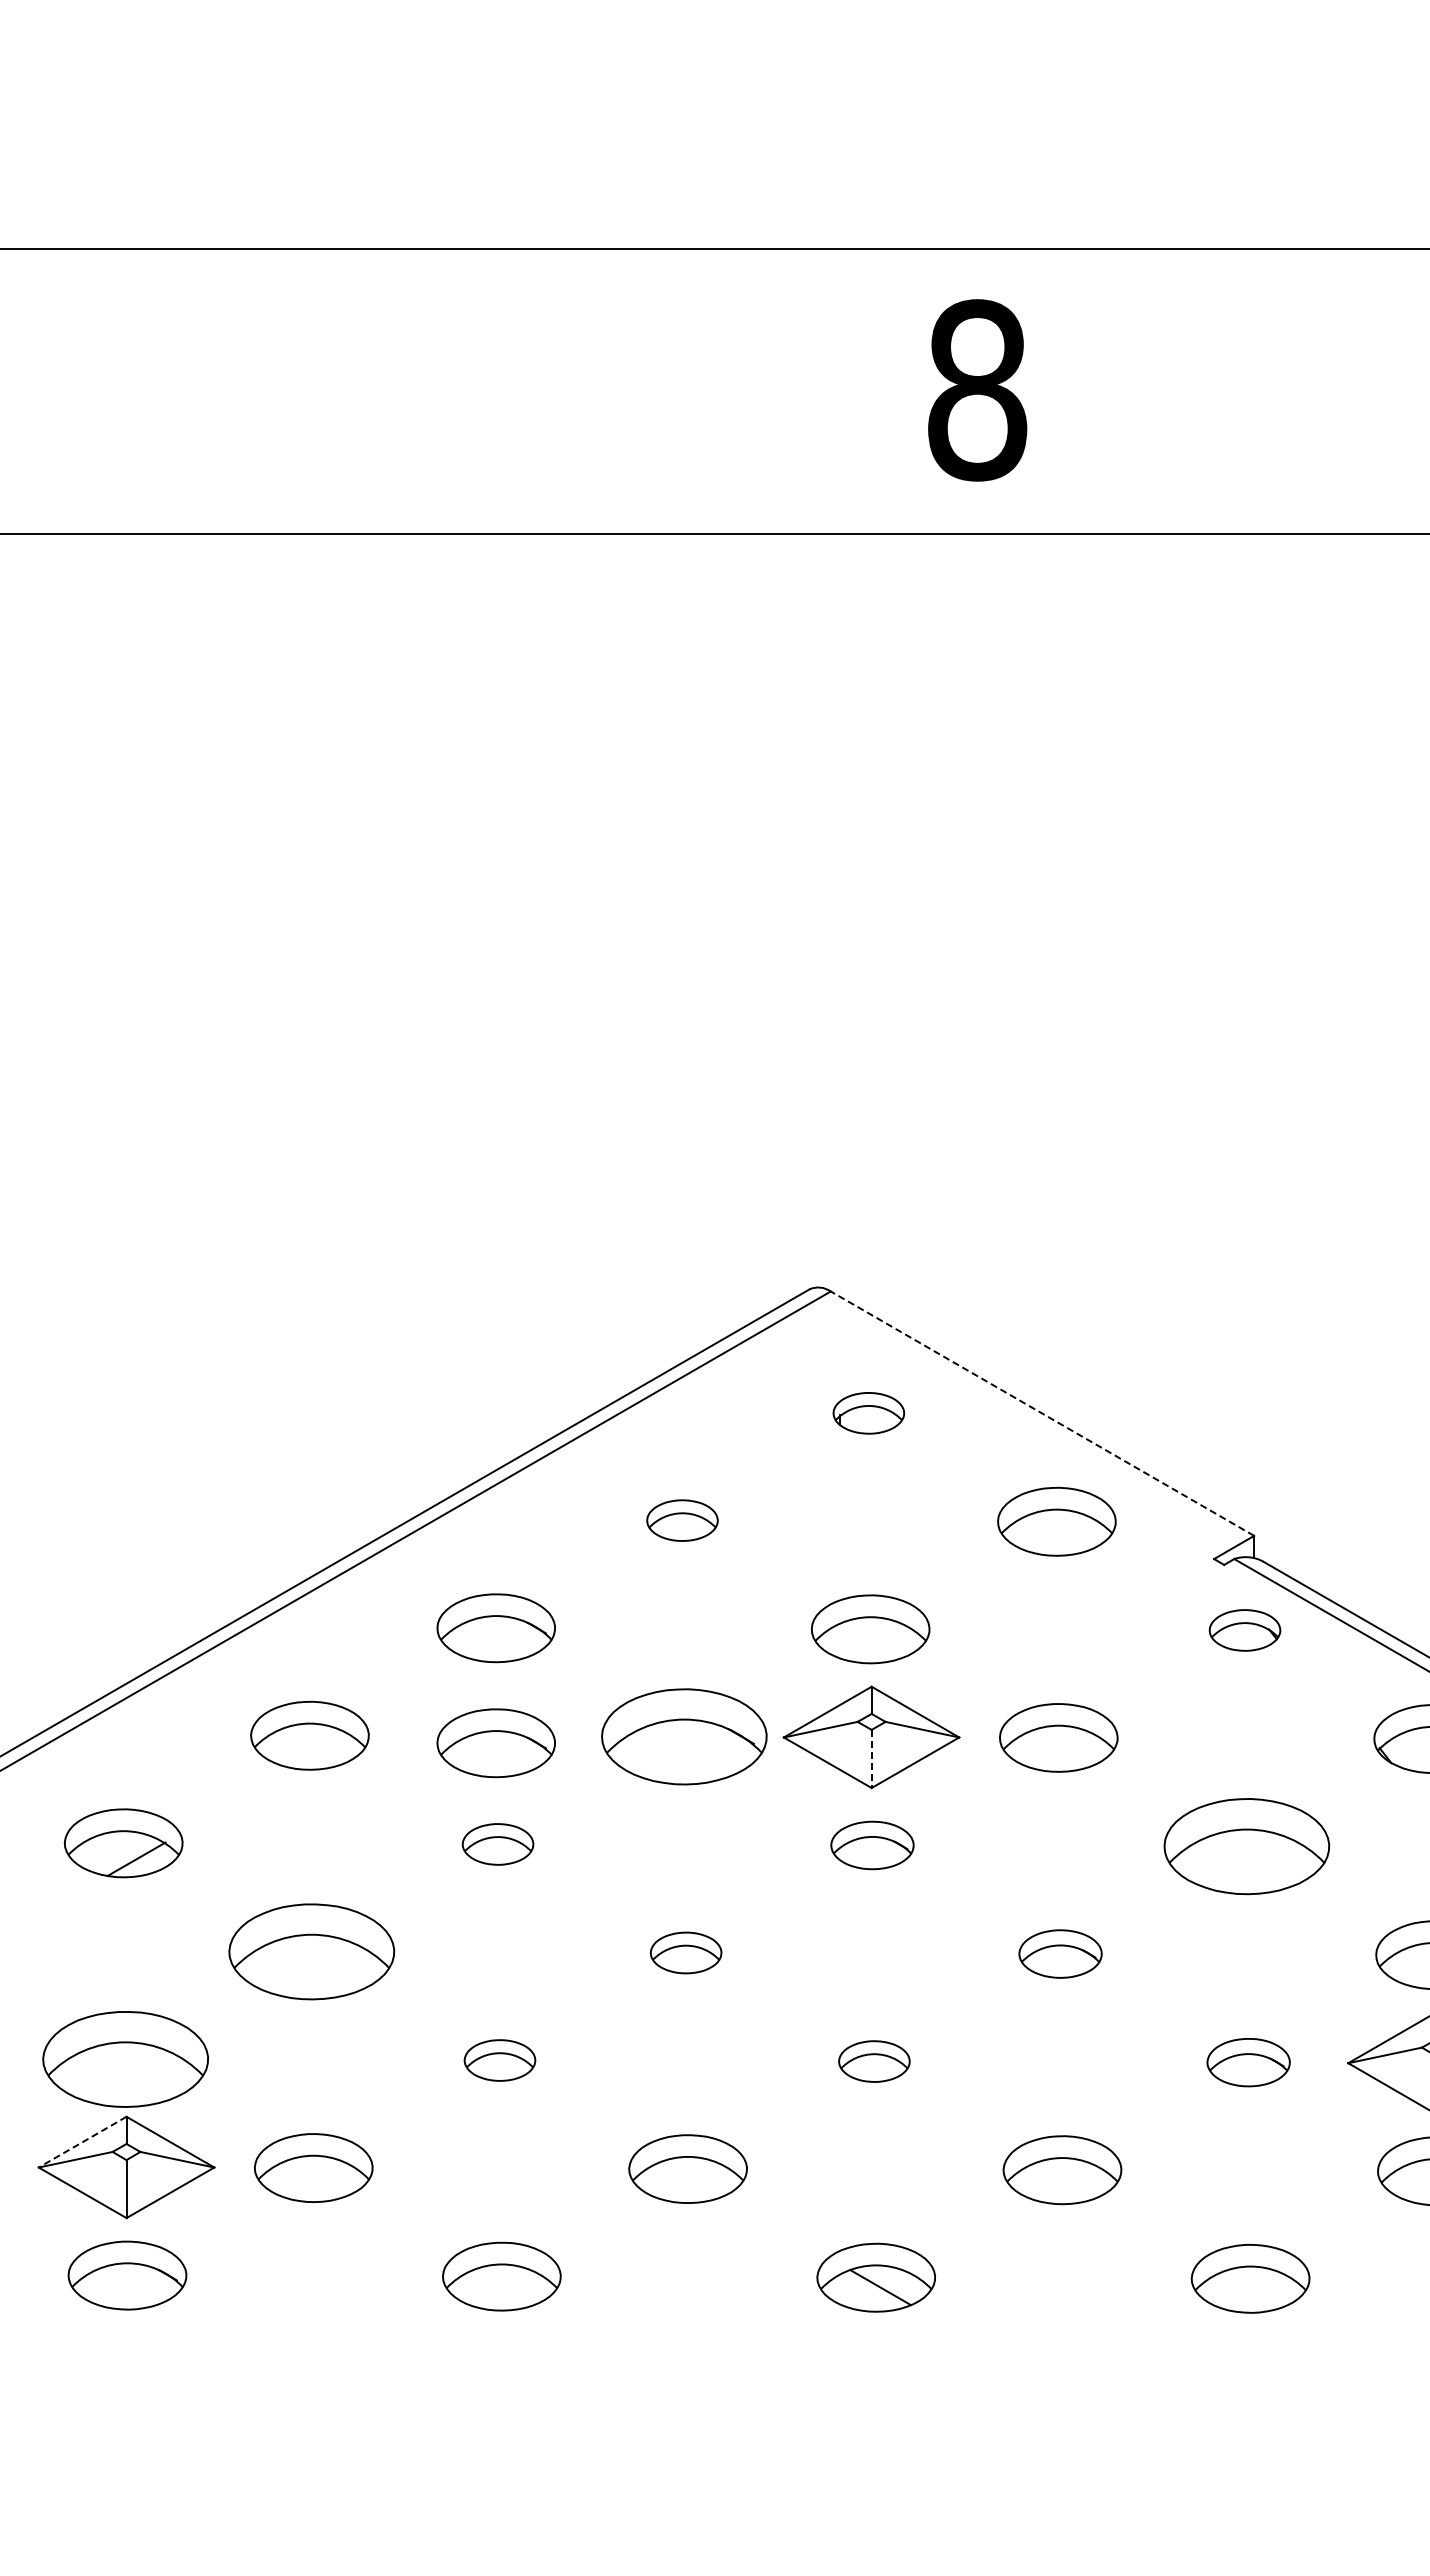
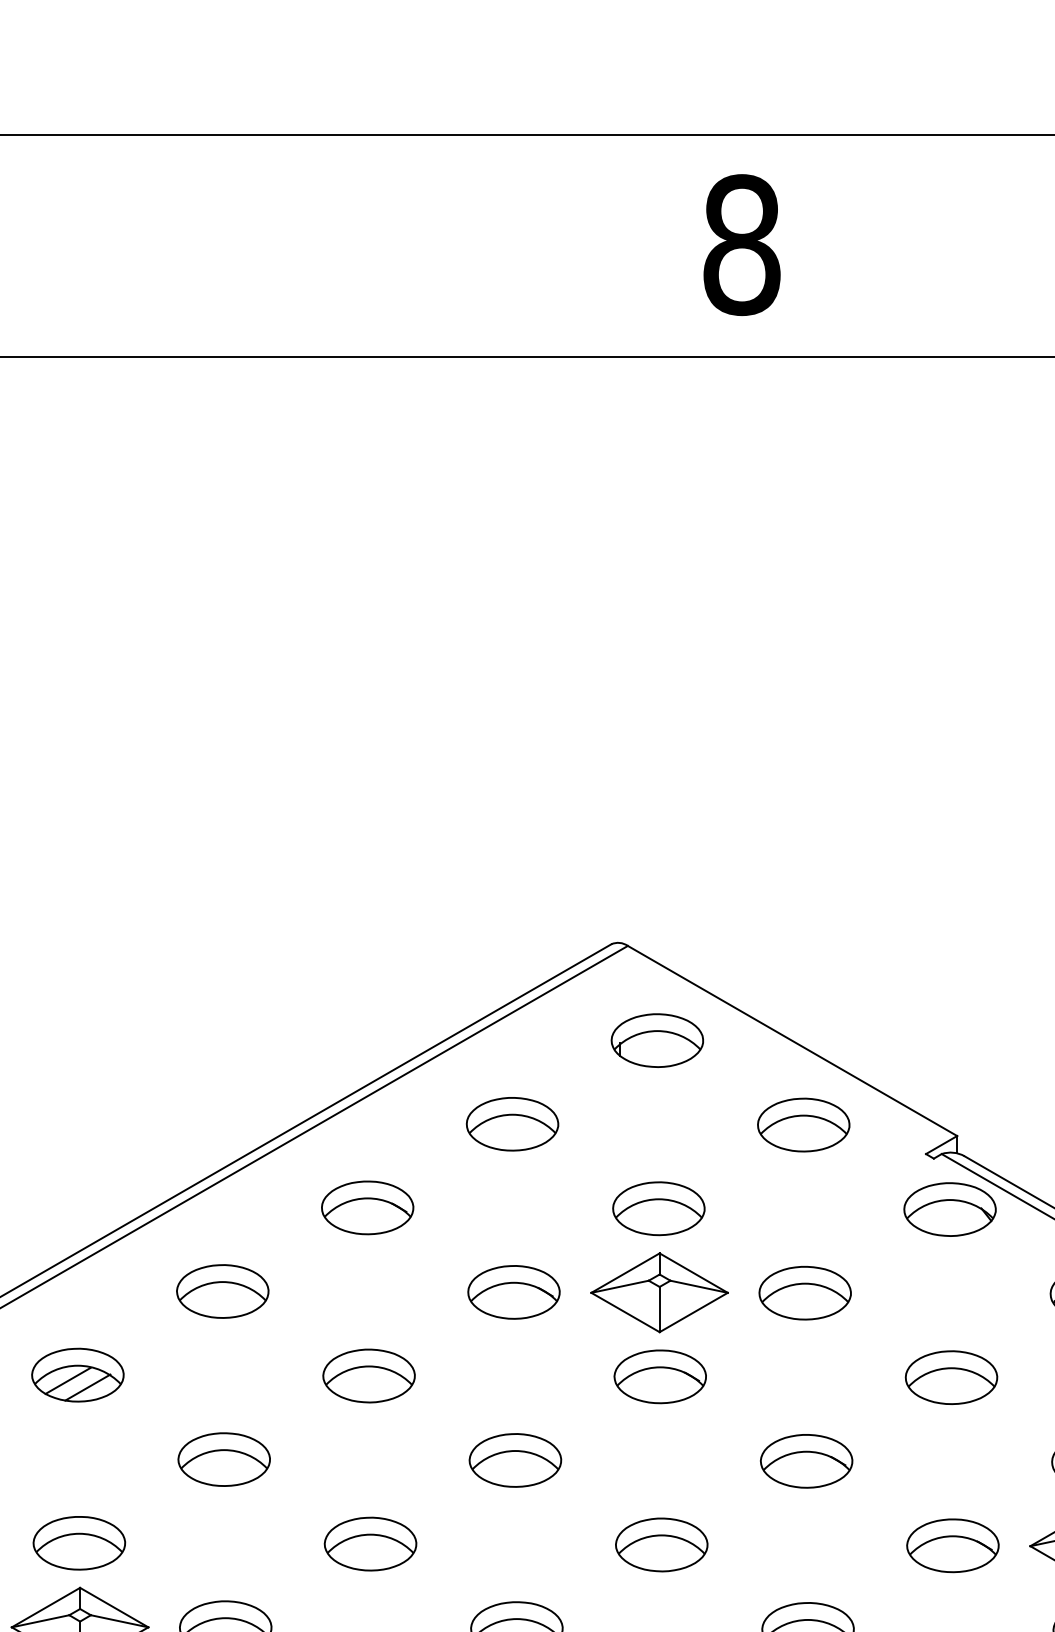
part: (868, 1413) -> (657, 1040), size x1.67
line: (1042, 1413) -> (792, 1040), dashed -> solid
part: (682, 1520) -> (512, 1124), size x1.67
part: (1244, 1630) -> (949, 1209), size x1.67
part: (684, 1736) -> (514, 1292), size x0.71
part: (495, 1743) -> (367, 1297), removed
line: (871, 1759) -> (659, 1309), dashed -> solid
part: (497, 1844) -> (368, 1376), size x1.67
part: (872, 1845) -> (660, 1376), size x1.43
part: (1246, 1846) -> (951, 1377), size x0.71
line: (111, 1850) -> (68, 1380), added
part: (311, 1951) -> (223, 1459), size x0.71
part: (685, 1952) -> (514, 1460), size x1.67
part: (1060, 1953) -> (806, 1460), size x1.43
part: (125, 2059) -> (79, 1543), size x0.71
part: (499, 2060) -> (370, 1544), size x1.67
part: (874, 2061) -> (661, 1544), size x1.67
part: (1248, 2062) -> (952, 1545), size x1.43
line: (82, 2142) -> (45, 1607), dashed -> solid

